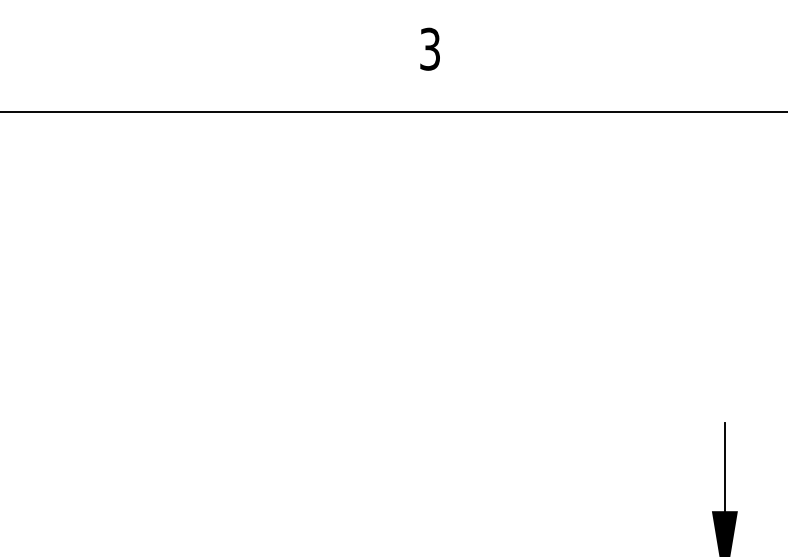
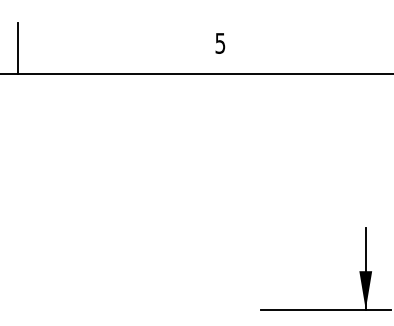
text: (430, 47) -> (220, 42), 3 -> 5
line: (20, 59) -> (18, 48), added

